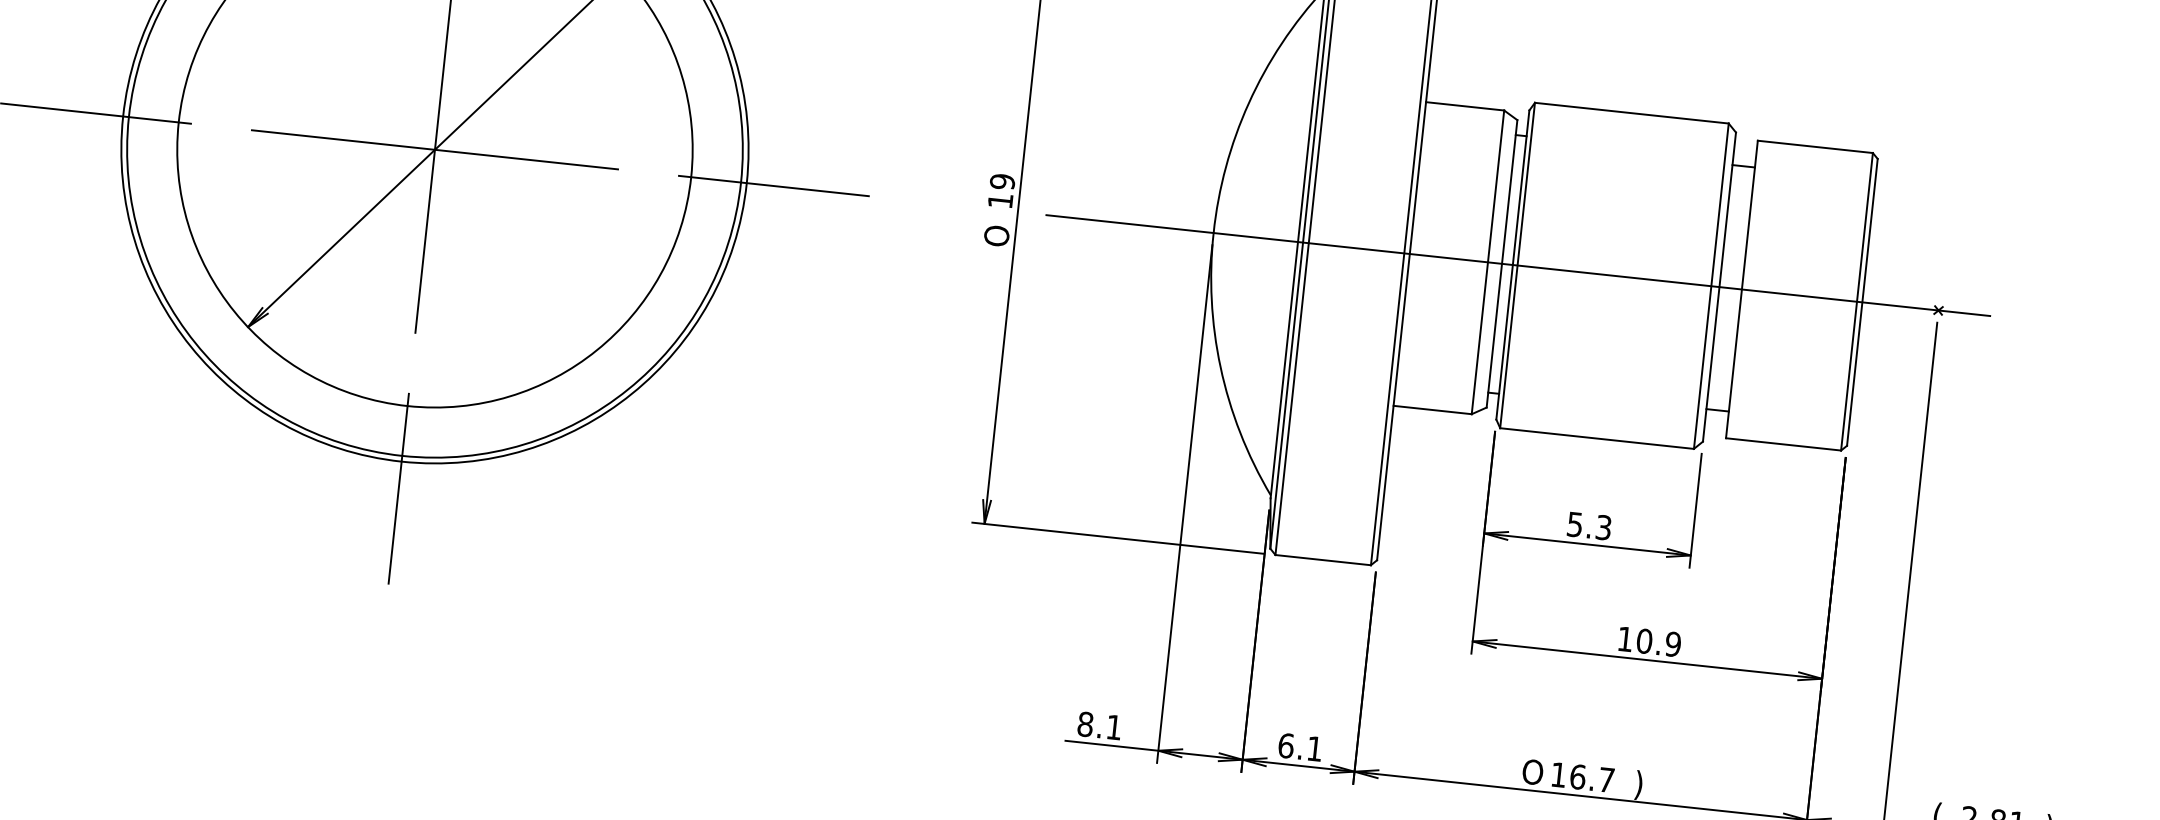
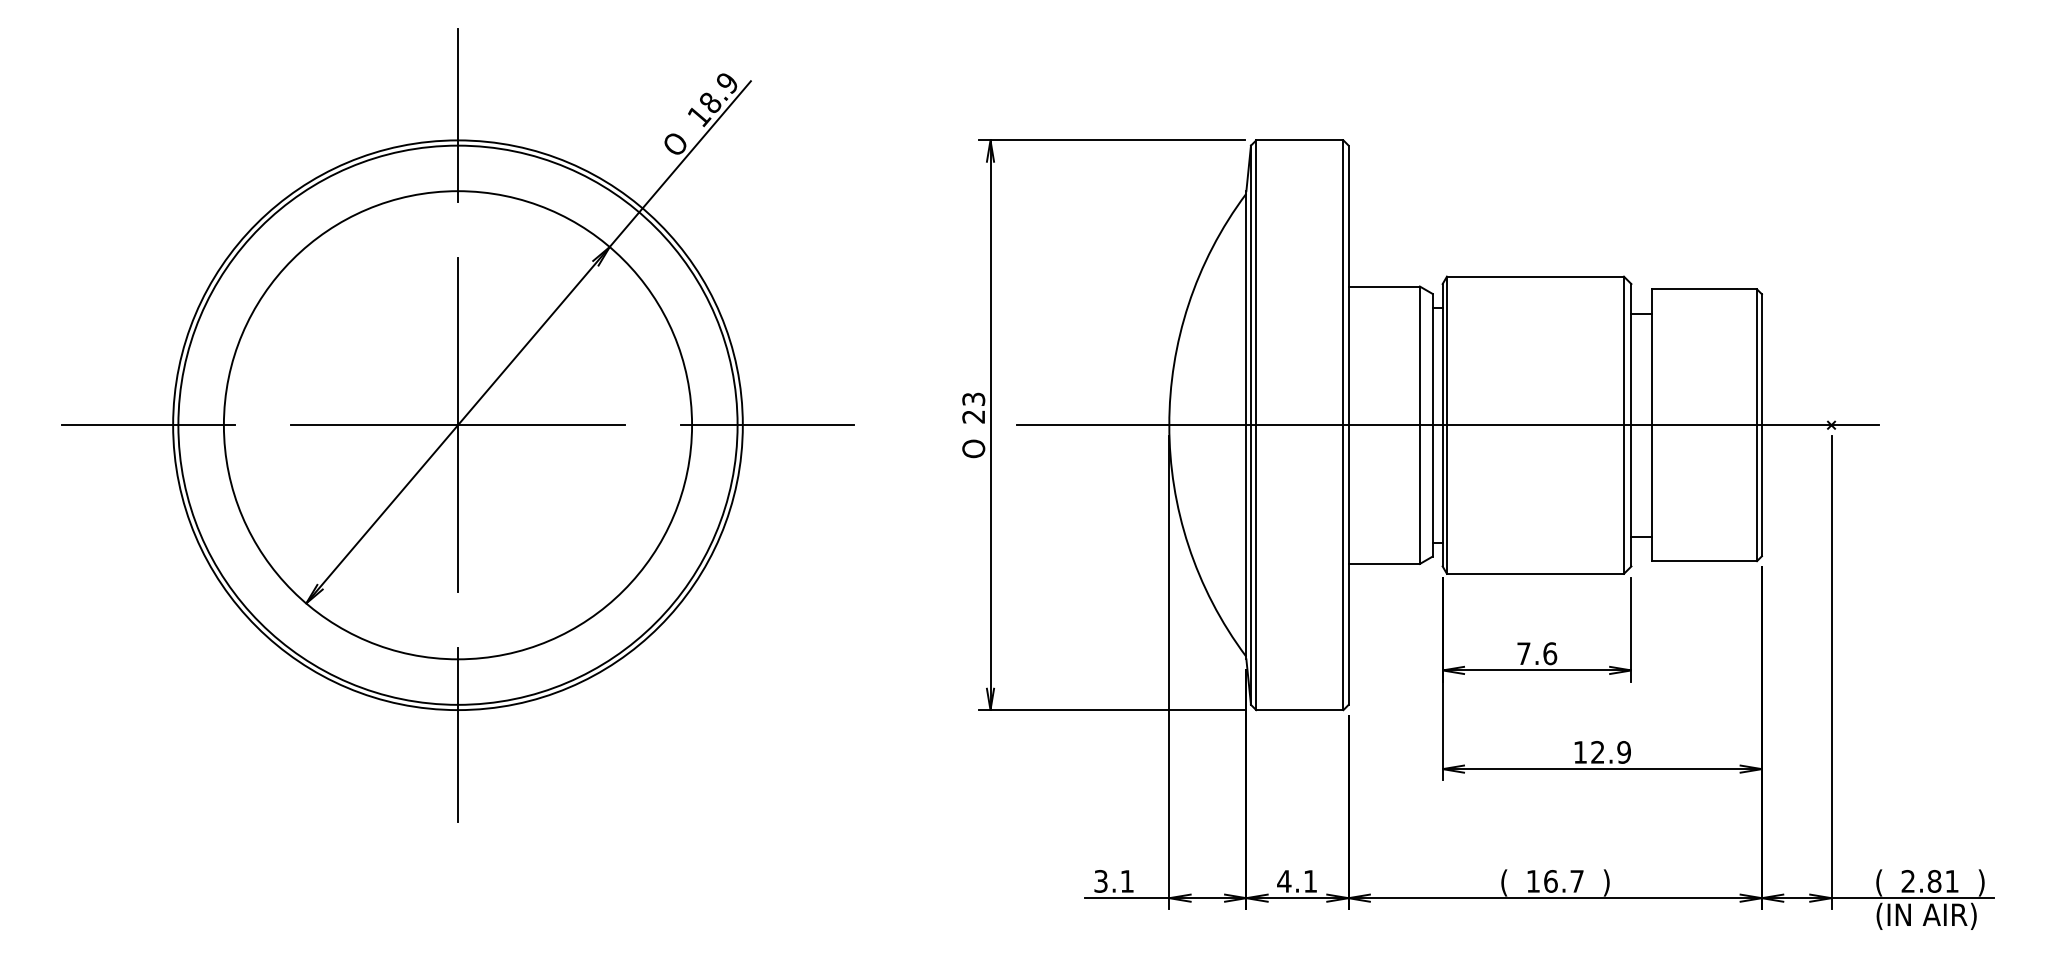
text: (1001, 190) -> (973, 407), 19 -> 23
text: (1589, 525) -> (1537, 653), 5.3 -> 7.6
text: (1644, 641) -> (1597, 752), 10.9 -> 12.9
text: (1084, 724) -> (1100, 881), 8.1 -> 3.1
text: (1286, 745) -> (1284, 881), 6.1 -> 4.1
text: (1532, 773) -> (1509, 882), O -> (

